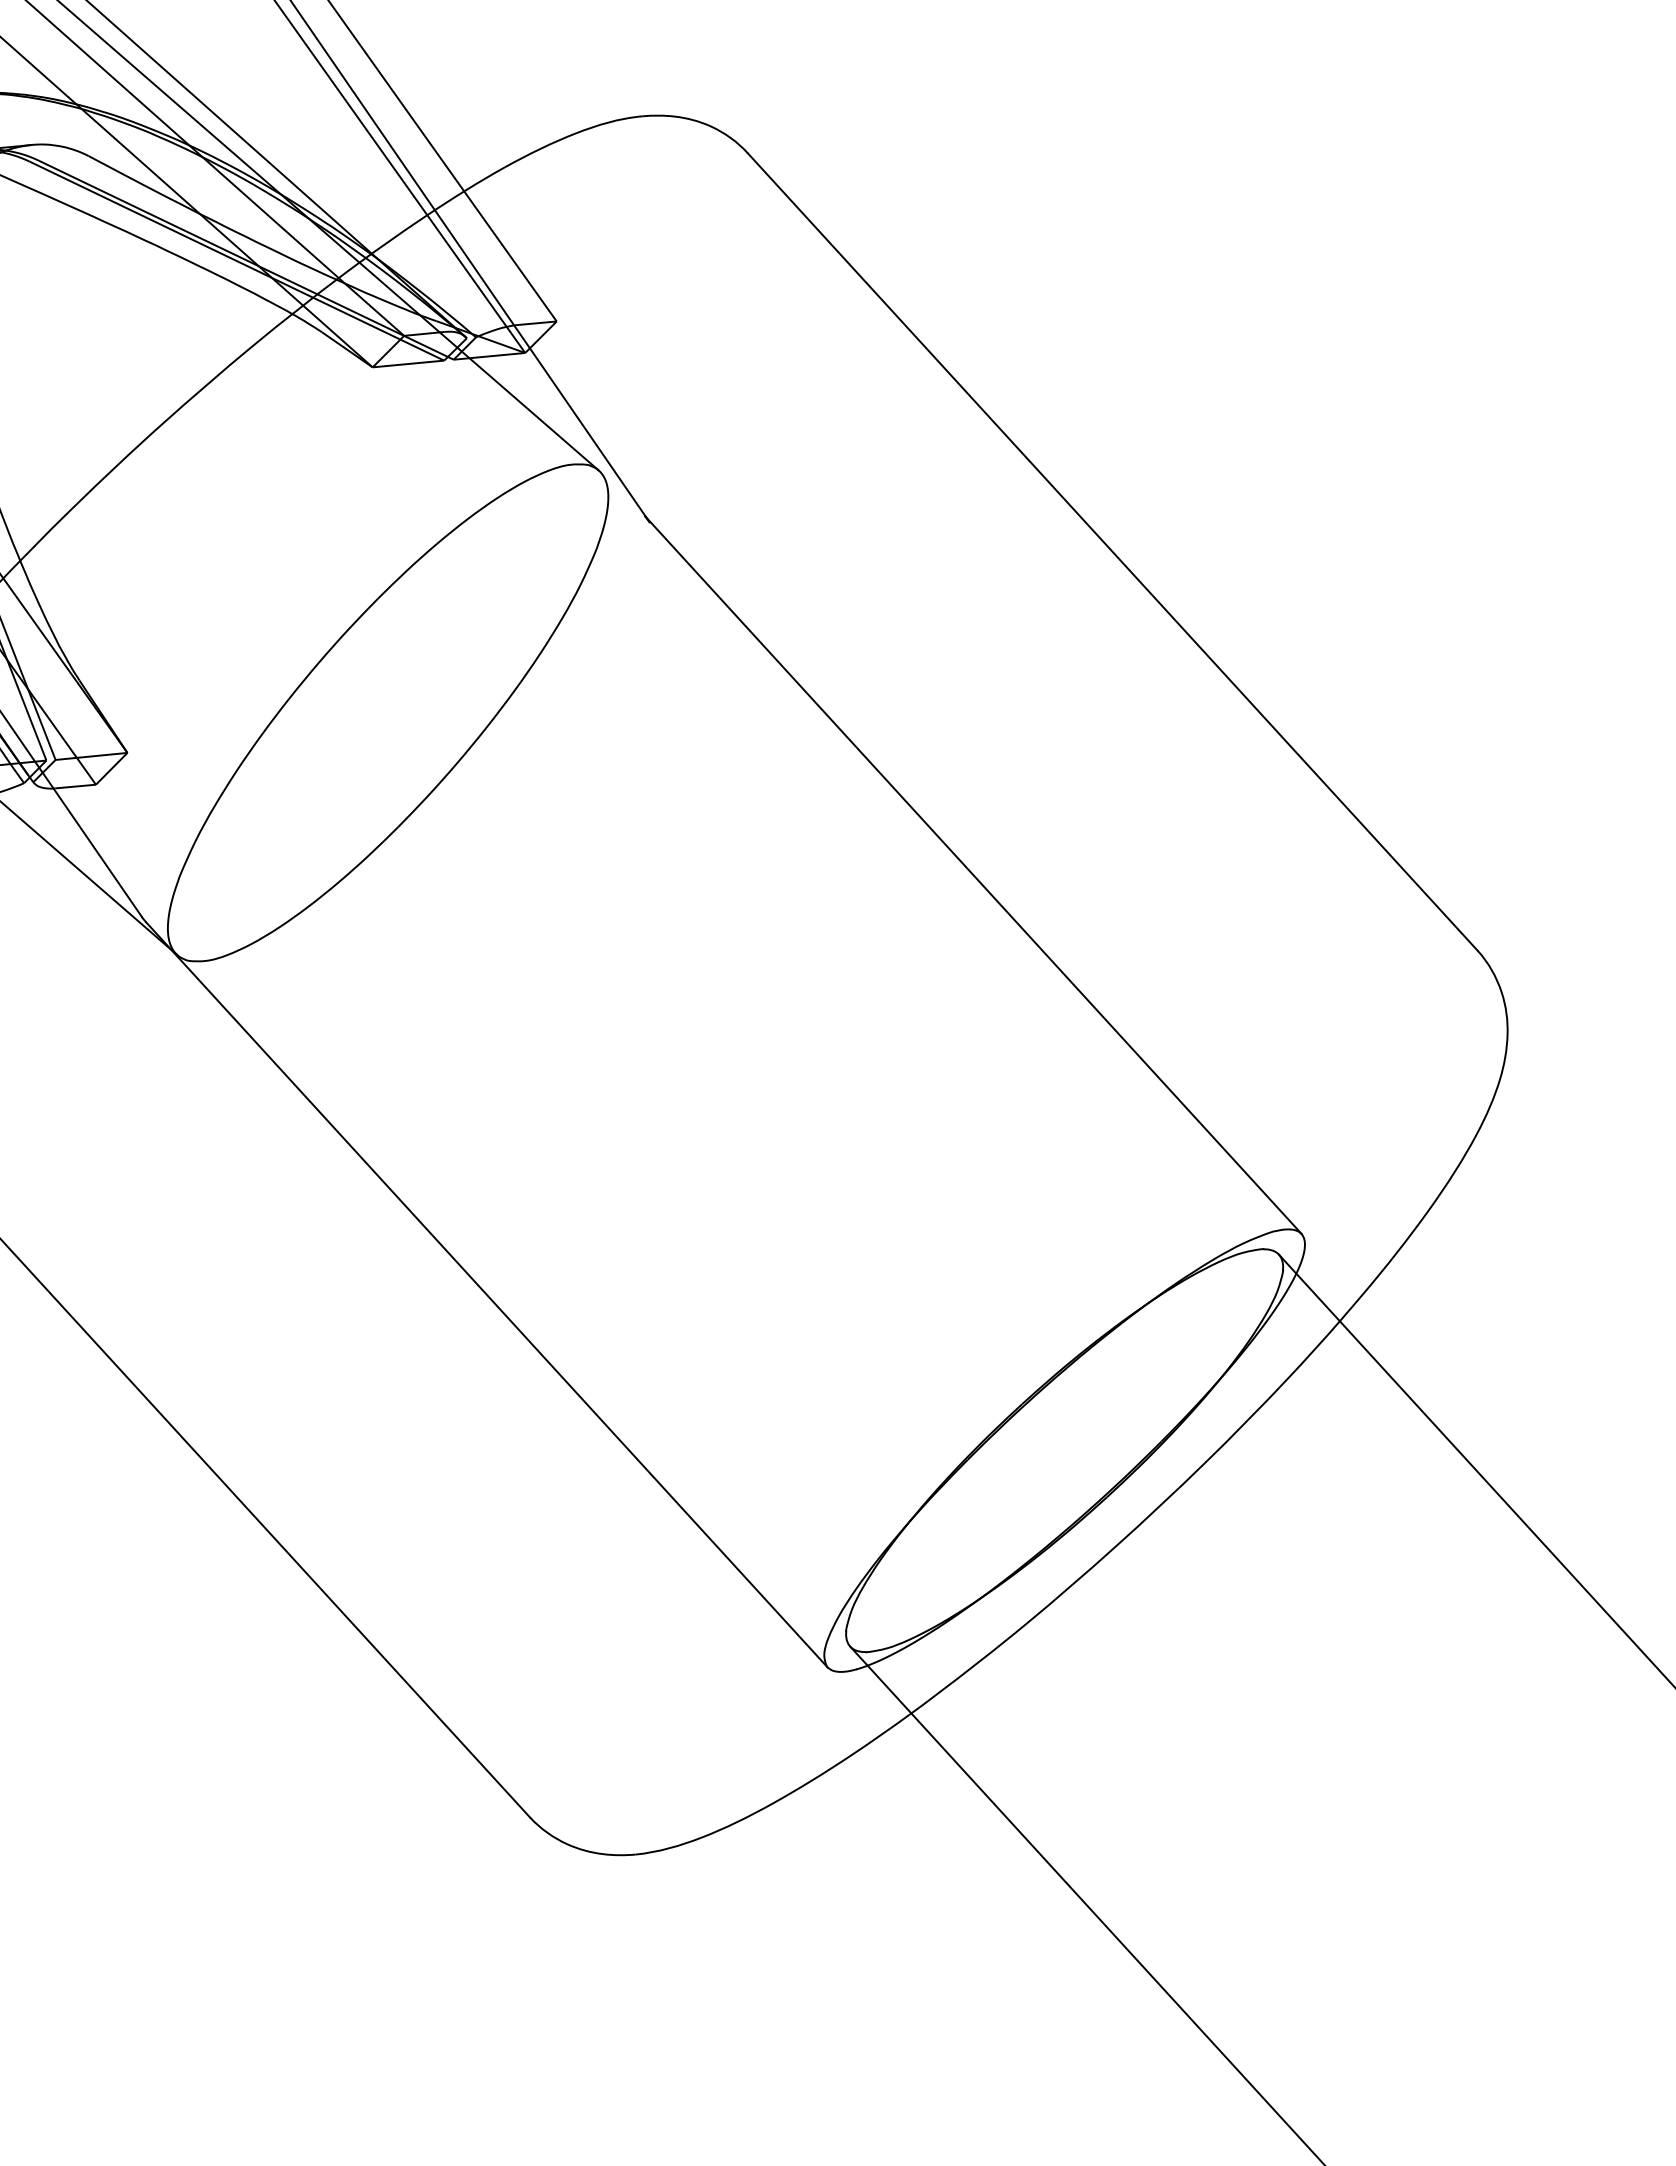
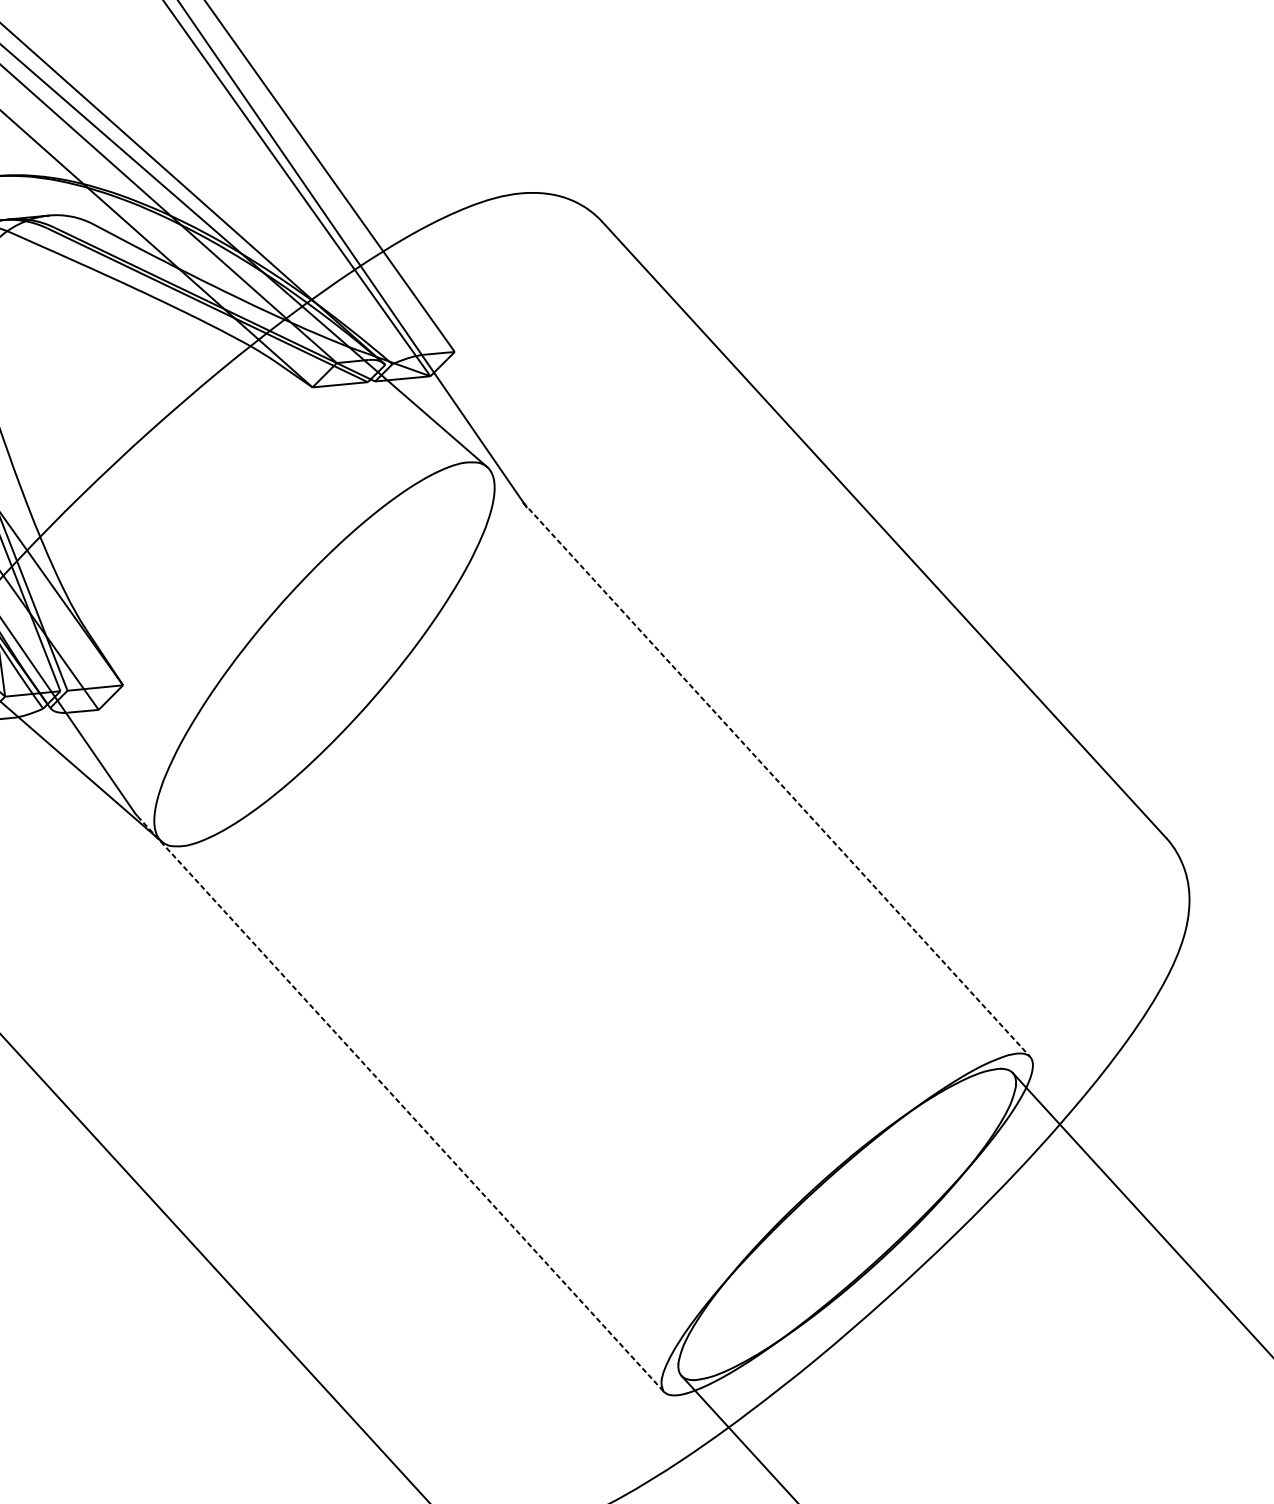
line: (973, 875) -> (776, 780), solid -> dashed
line: (487, 1295) -> (401, 1104), solid -> dashed

